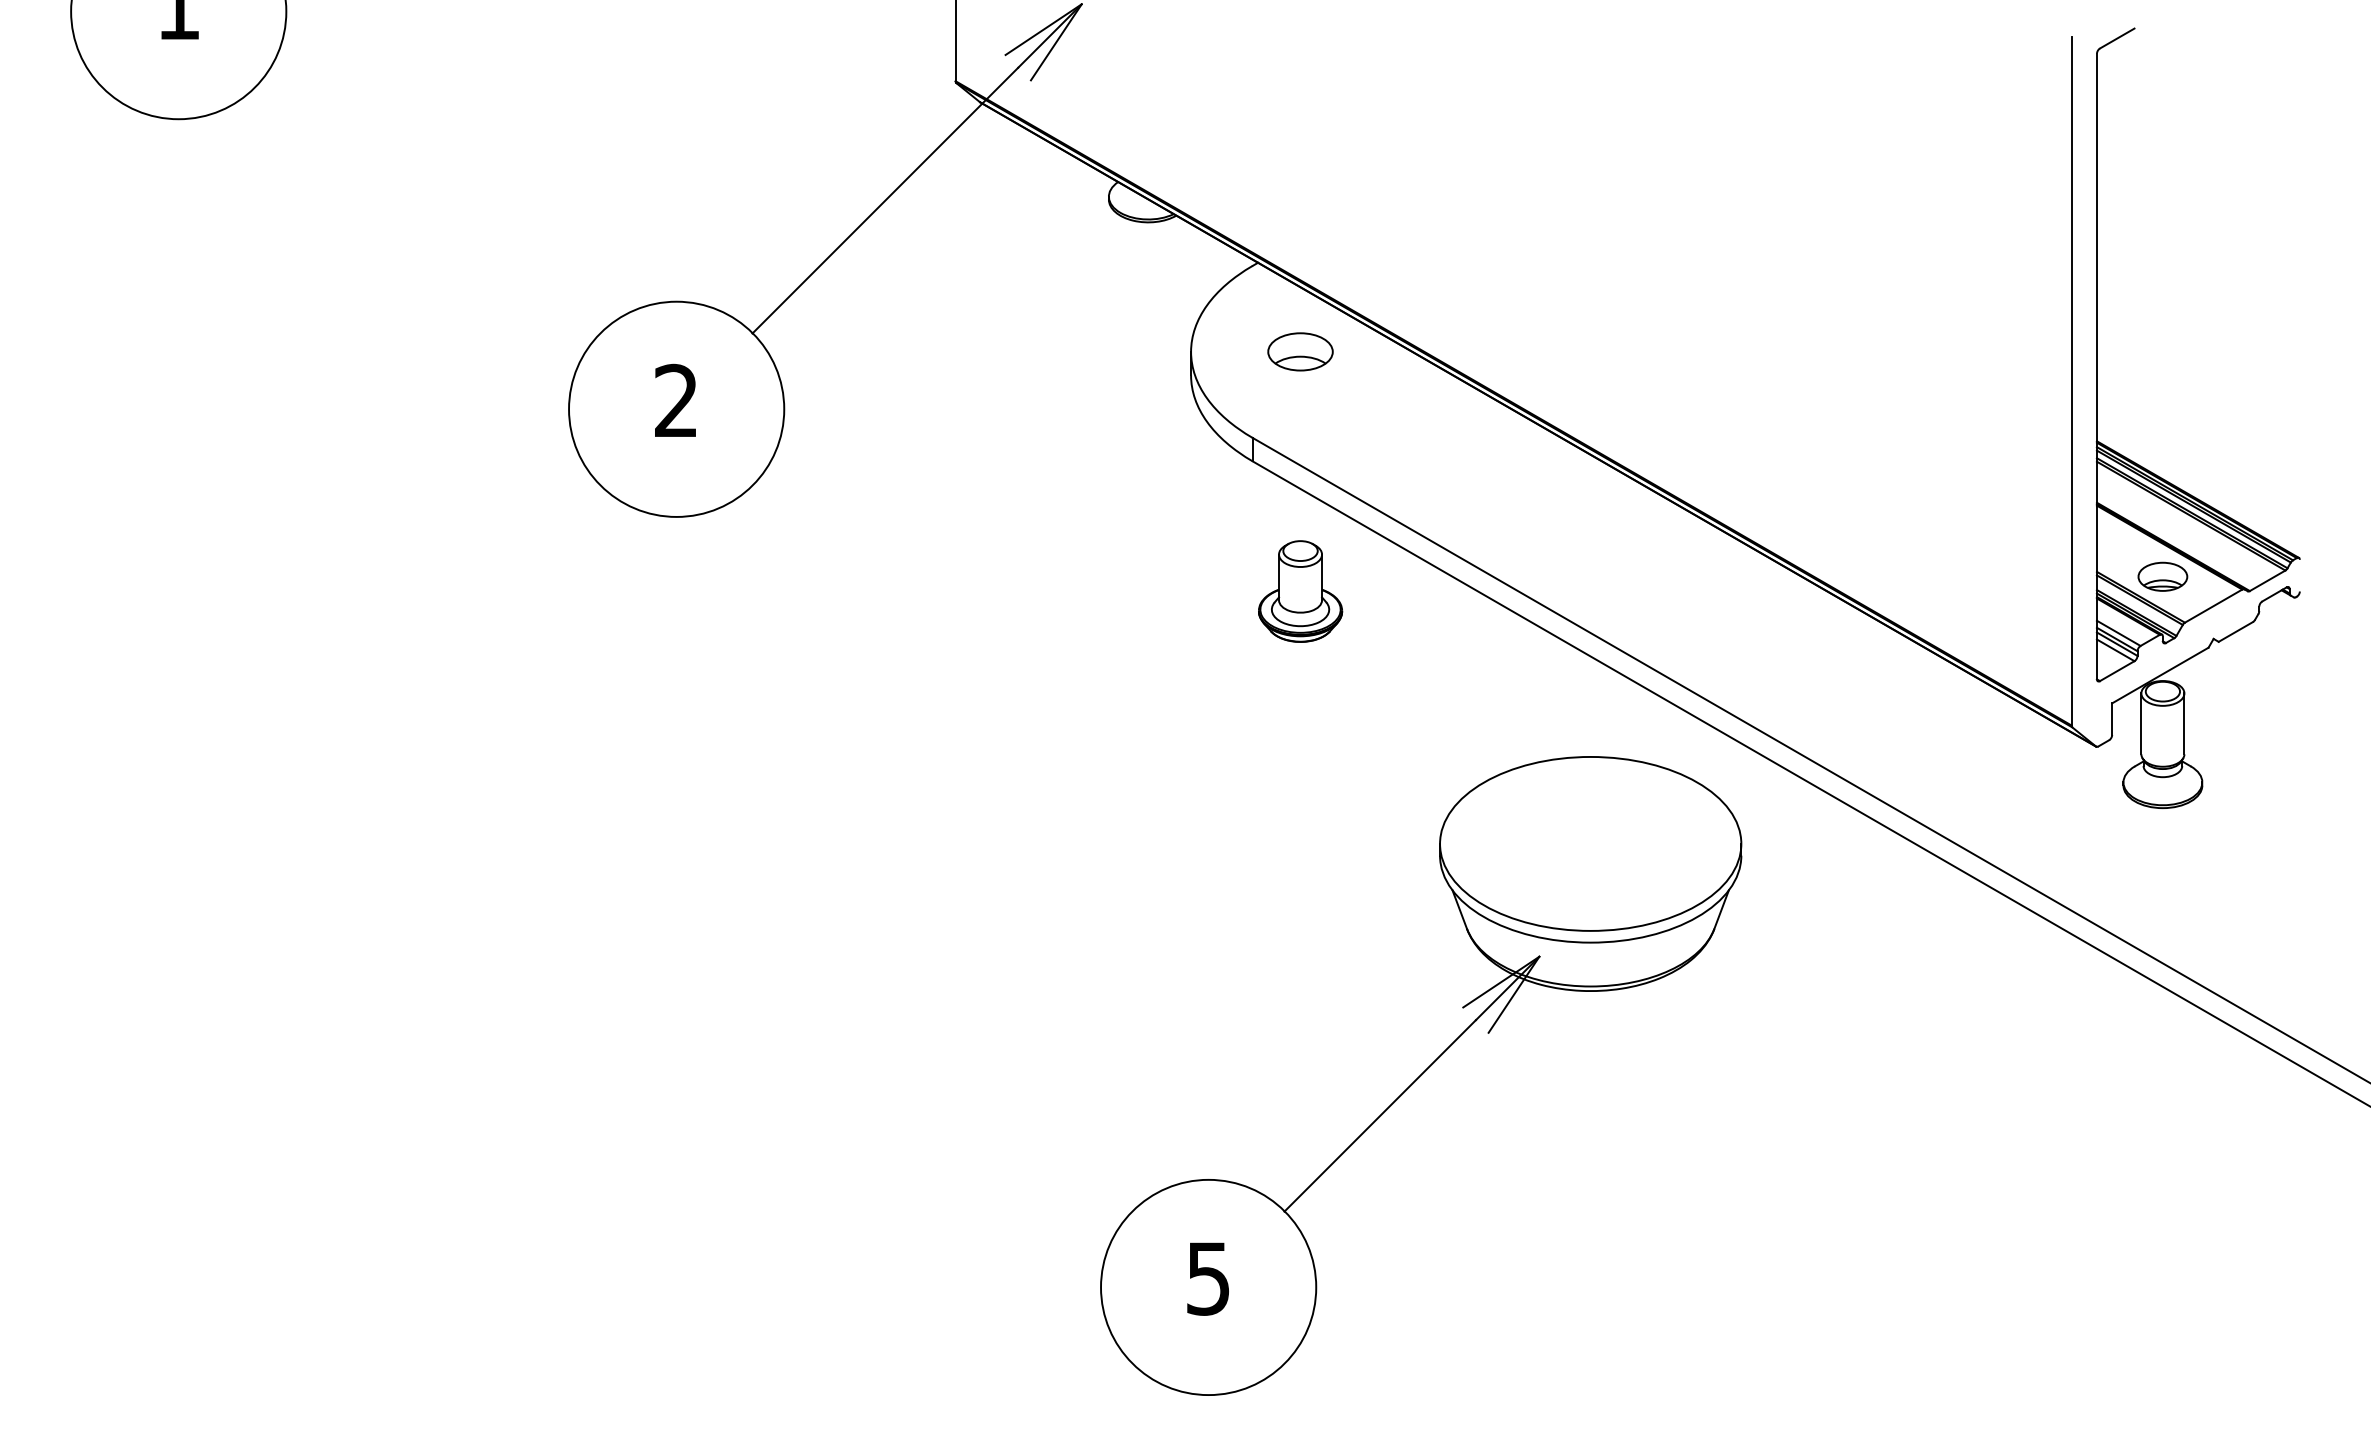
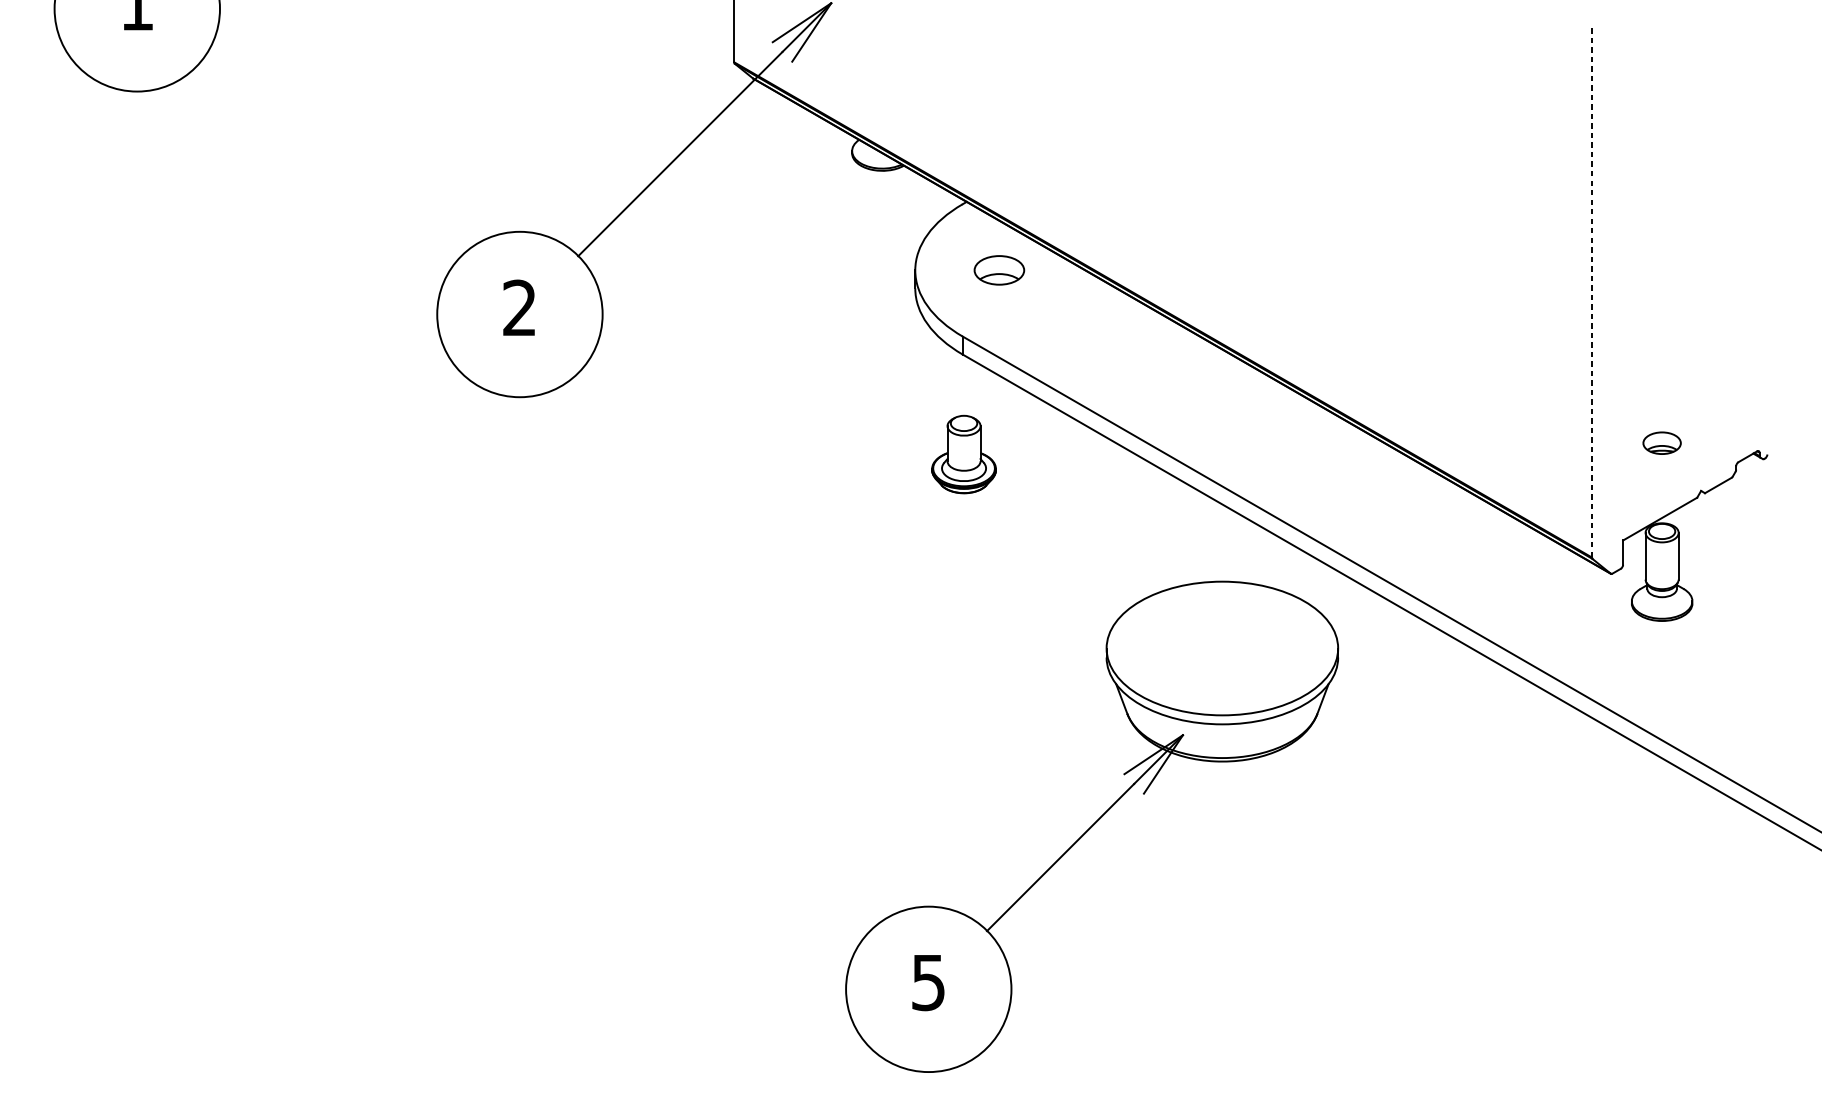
part: (2097, 354) -> (1611, 272), removed
line: (2071, 381) -> (1591, 293), solid -> dashed
part: (1300, 591) -> (964, 454), moved

